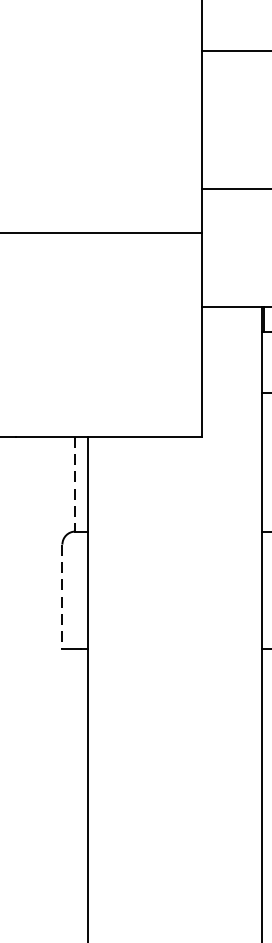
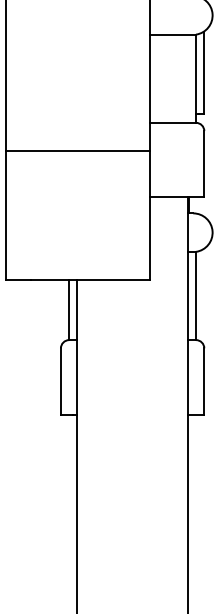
line: (75, 484) -> (69, 310), dashed -> solid
line: (61, 596) -> (60, 381), dashed -> solid

